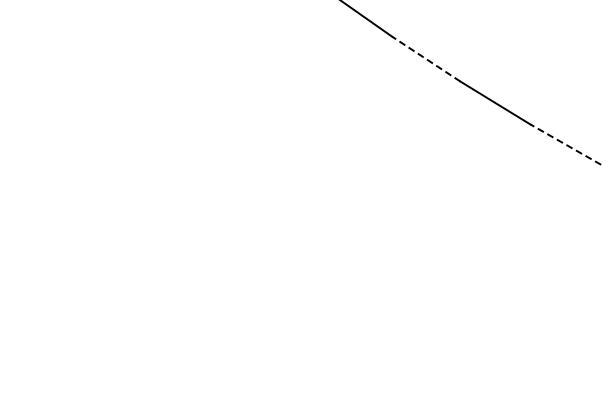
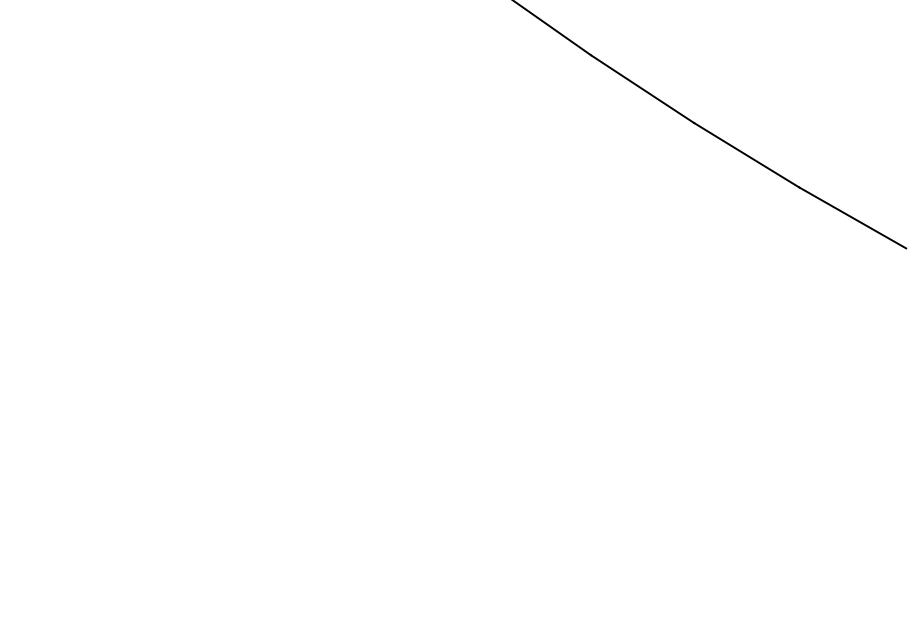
line: (426, 59) -> (642, 89), dashed -> solid
line: (565, 144) -> (852, 217), dashed -> solid

